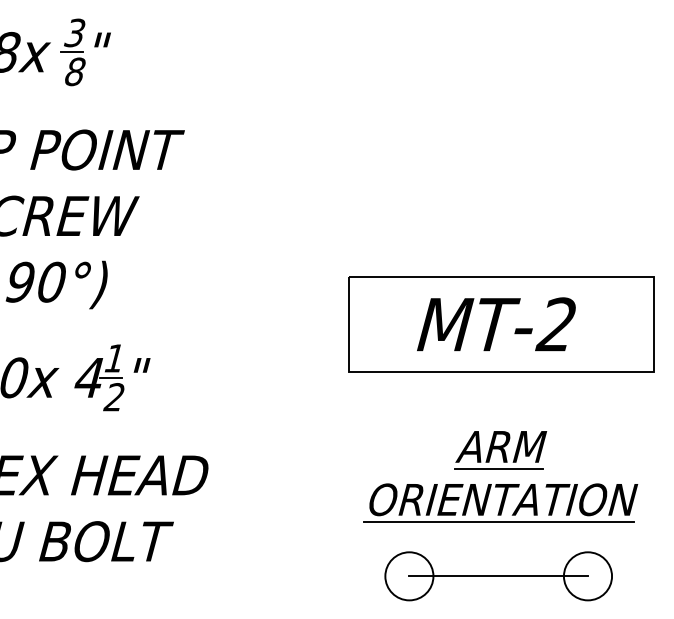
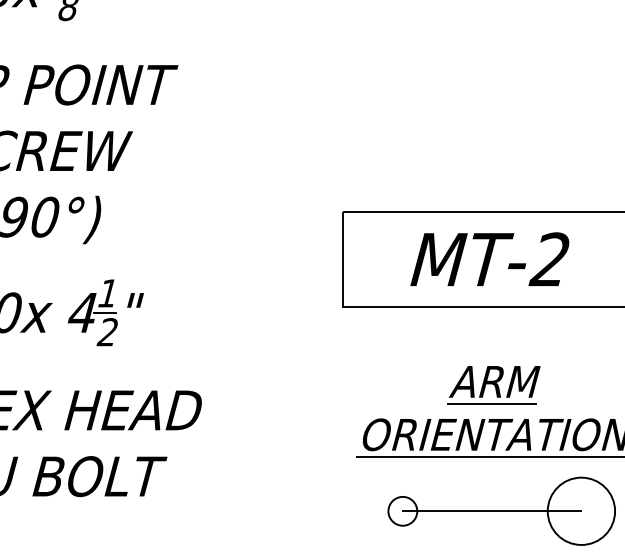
circle: (409, 576) -> (402, 511), size x0.6
circle: (587, 576) -> (580, 511), size x1.4

